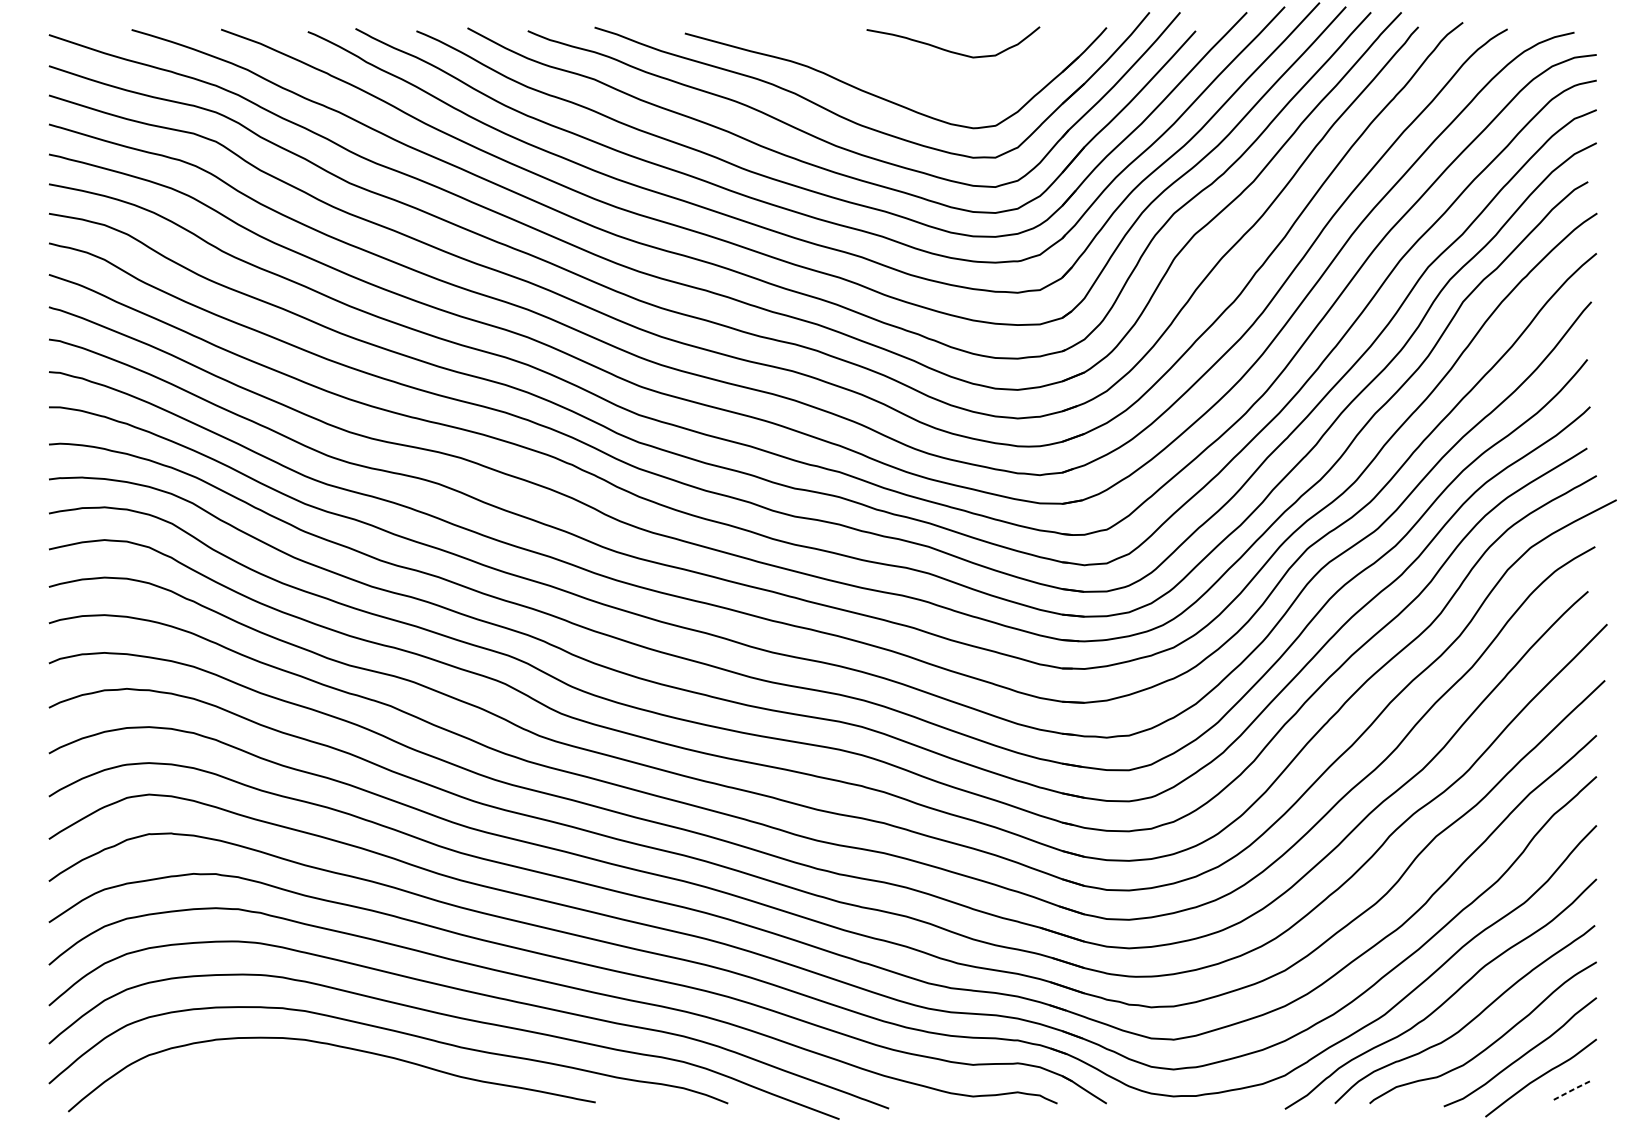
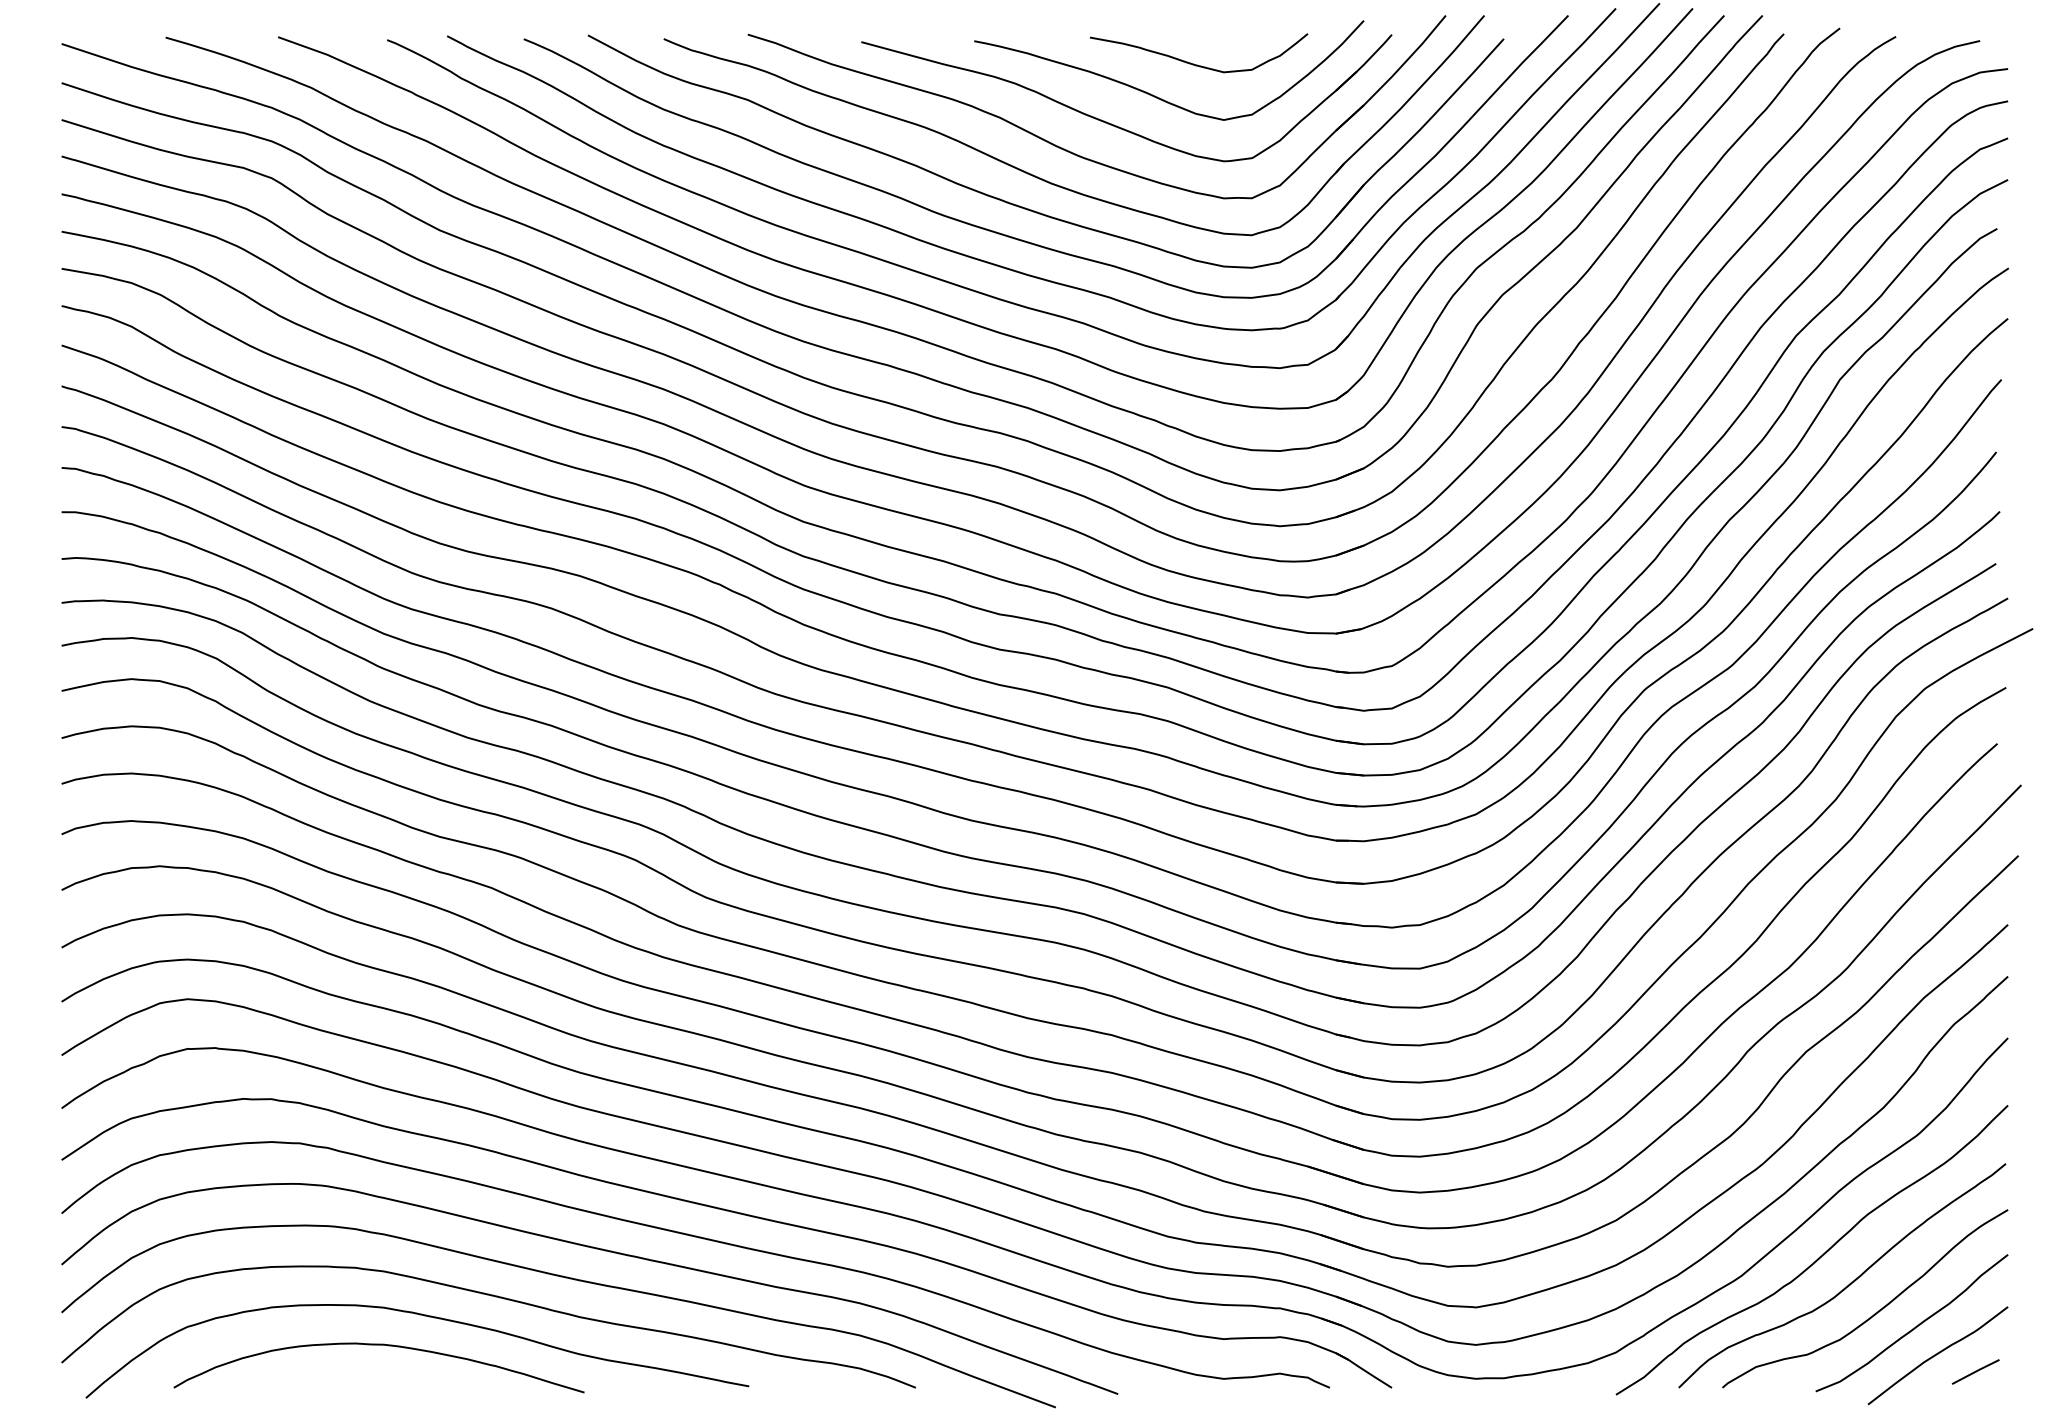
curve: (920, 76) -> (1157, 96), added
curve: (300, 1069) -> (378, 1345), added
line: (1570, 1090) -> (1975, 1371), dashed -> solid

